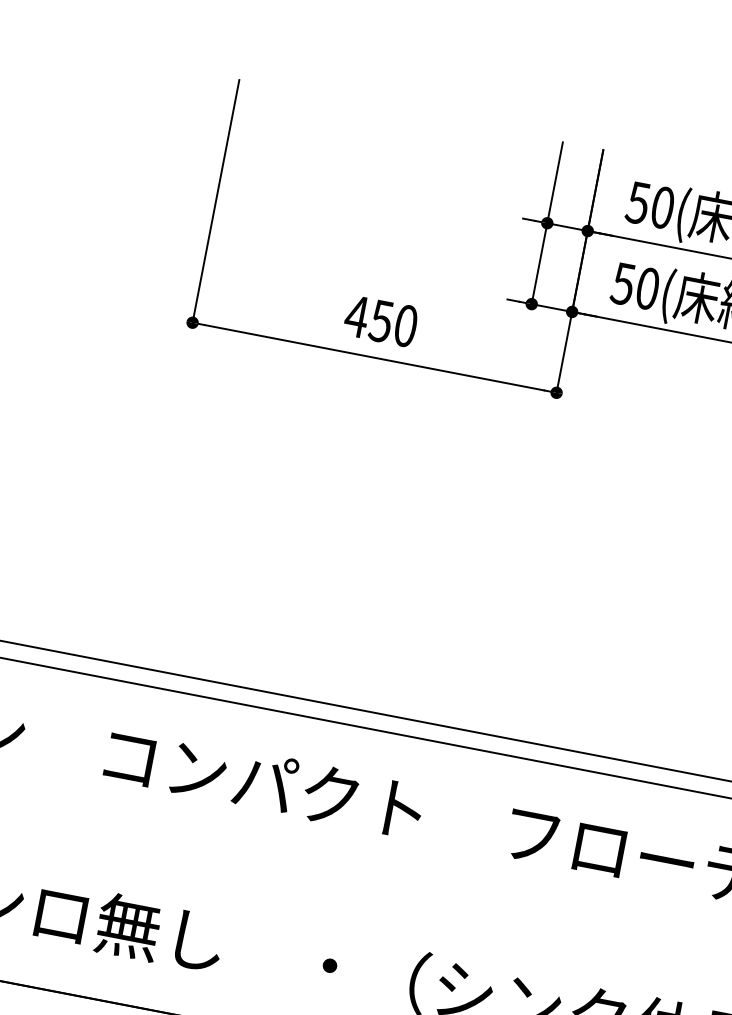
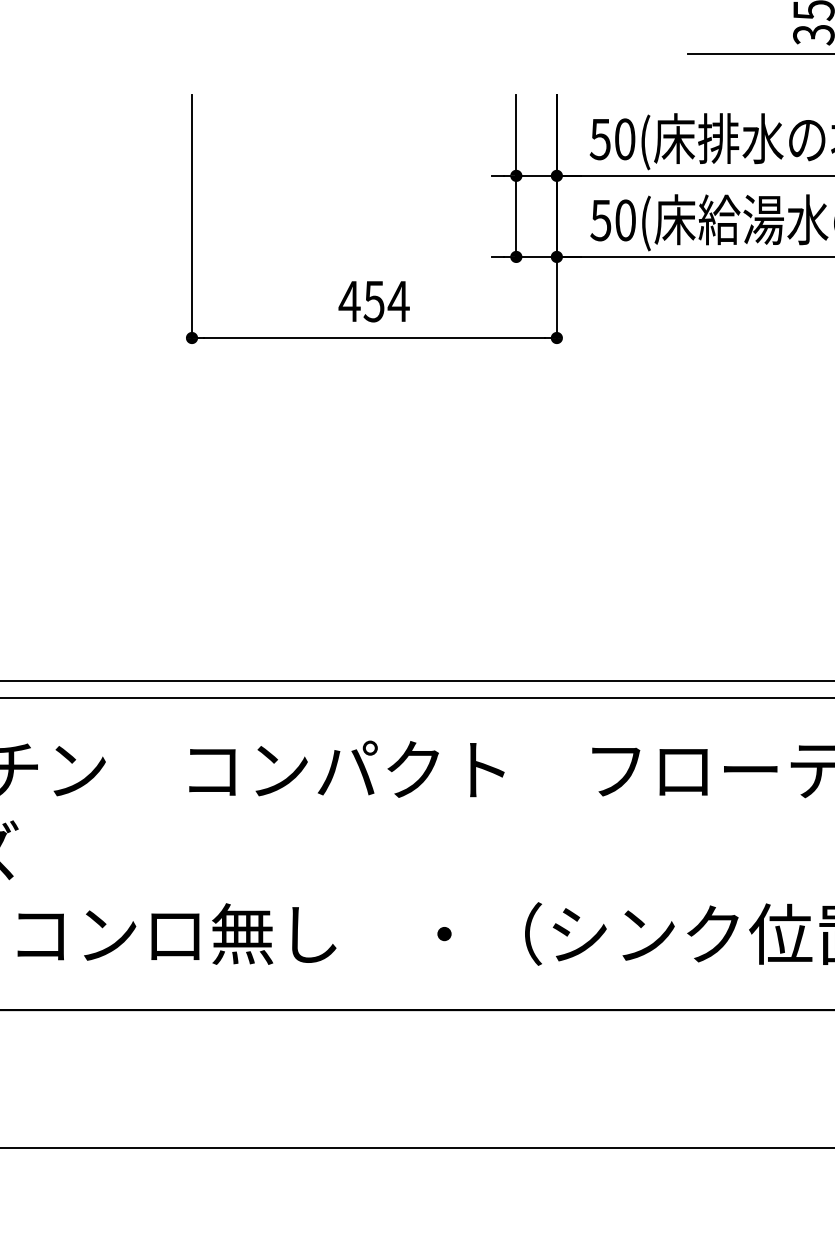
text: (405, 325) -> (398, 301), 450 -> 454

